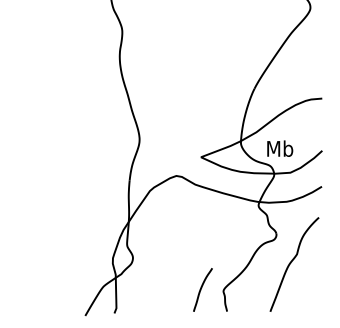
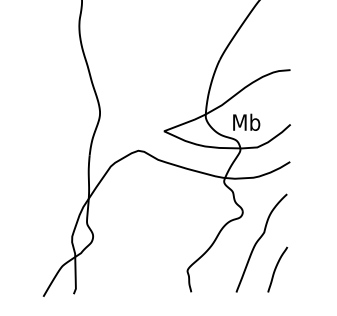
curve: (201, 289) -> (276, 269), moved

